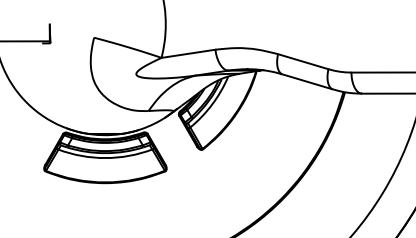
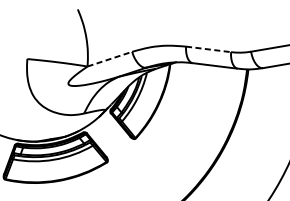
line: (188, 53) -> (109, 58), solid -> dashed
line: (303, 61) -> (208, 49), solid -> dashed

